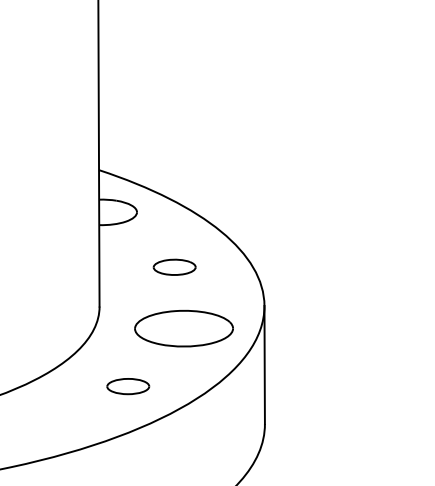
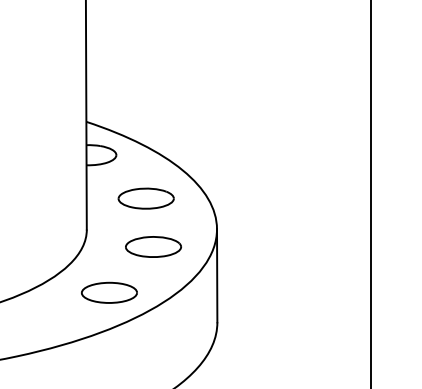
part: (173, 267) -> (145, 198), size x1.67
part: (184, 328) -> (153, 246), size x0.71
part: (128, 386) -> (109, 292), size x1.67

